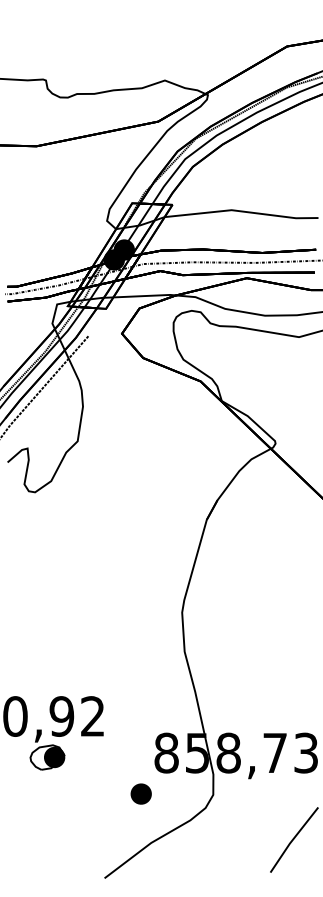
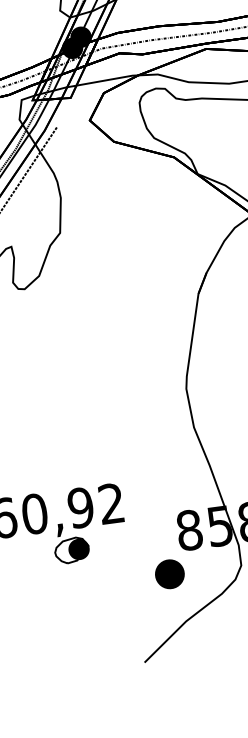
part: (140, 793) -> (168, 573), size x1.4

